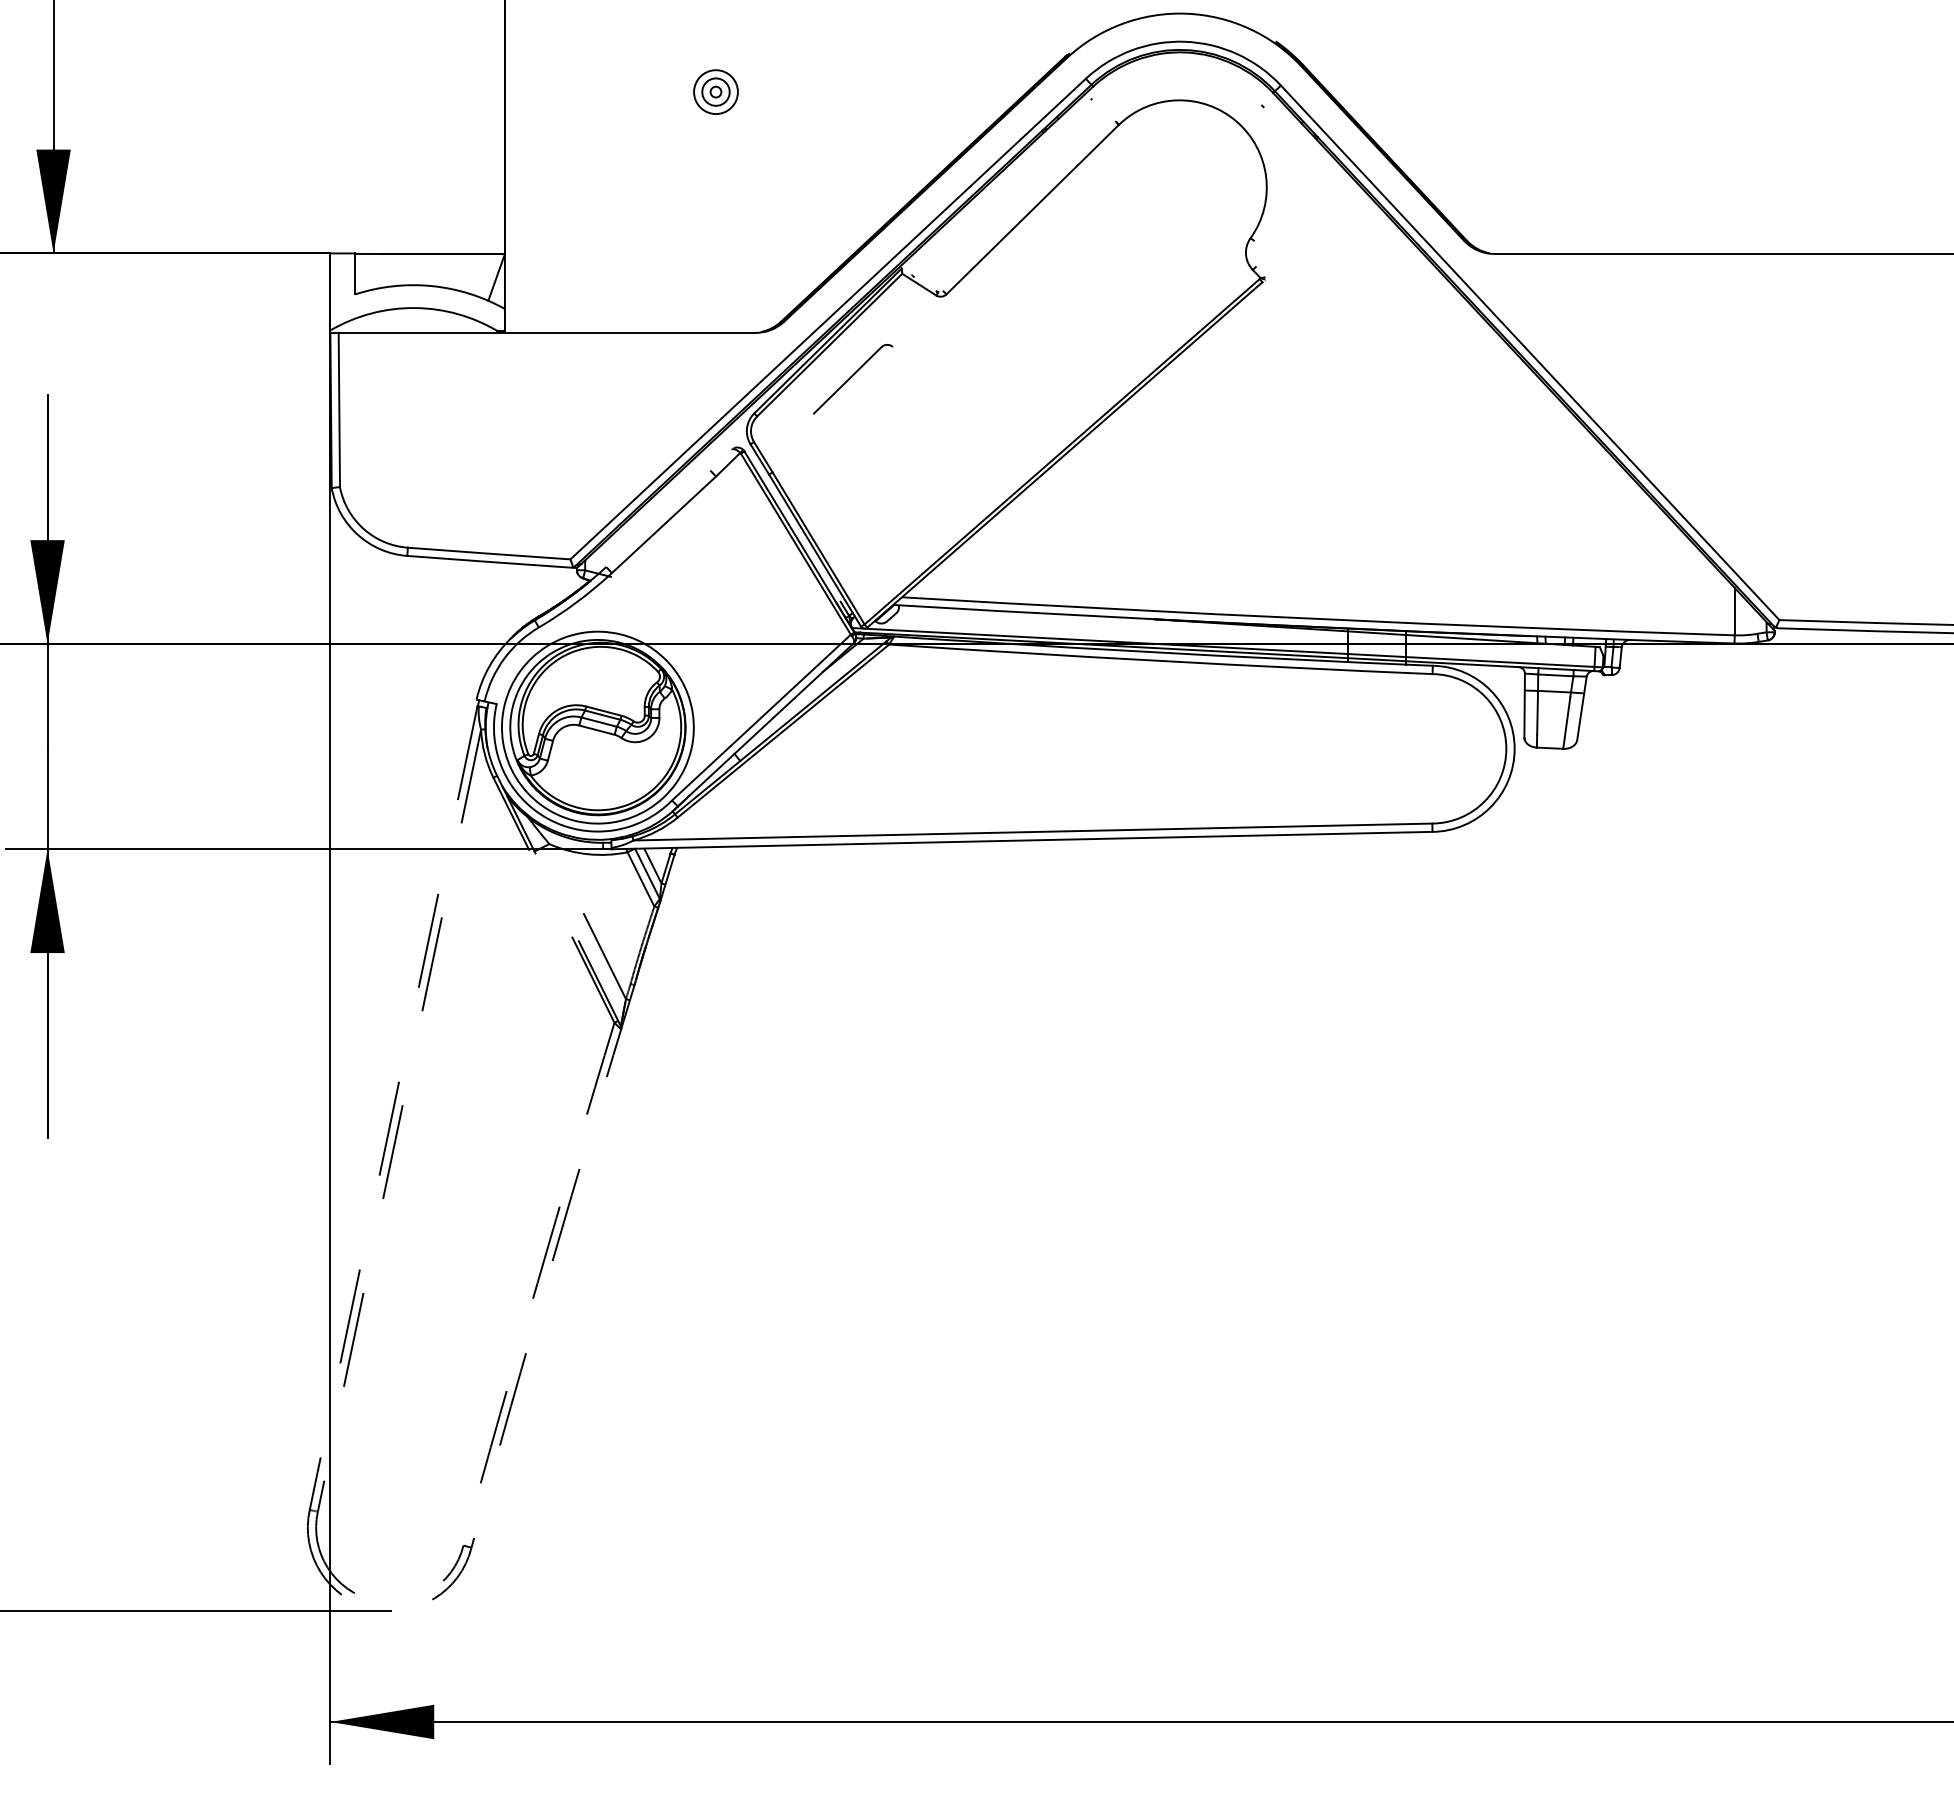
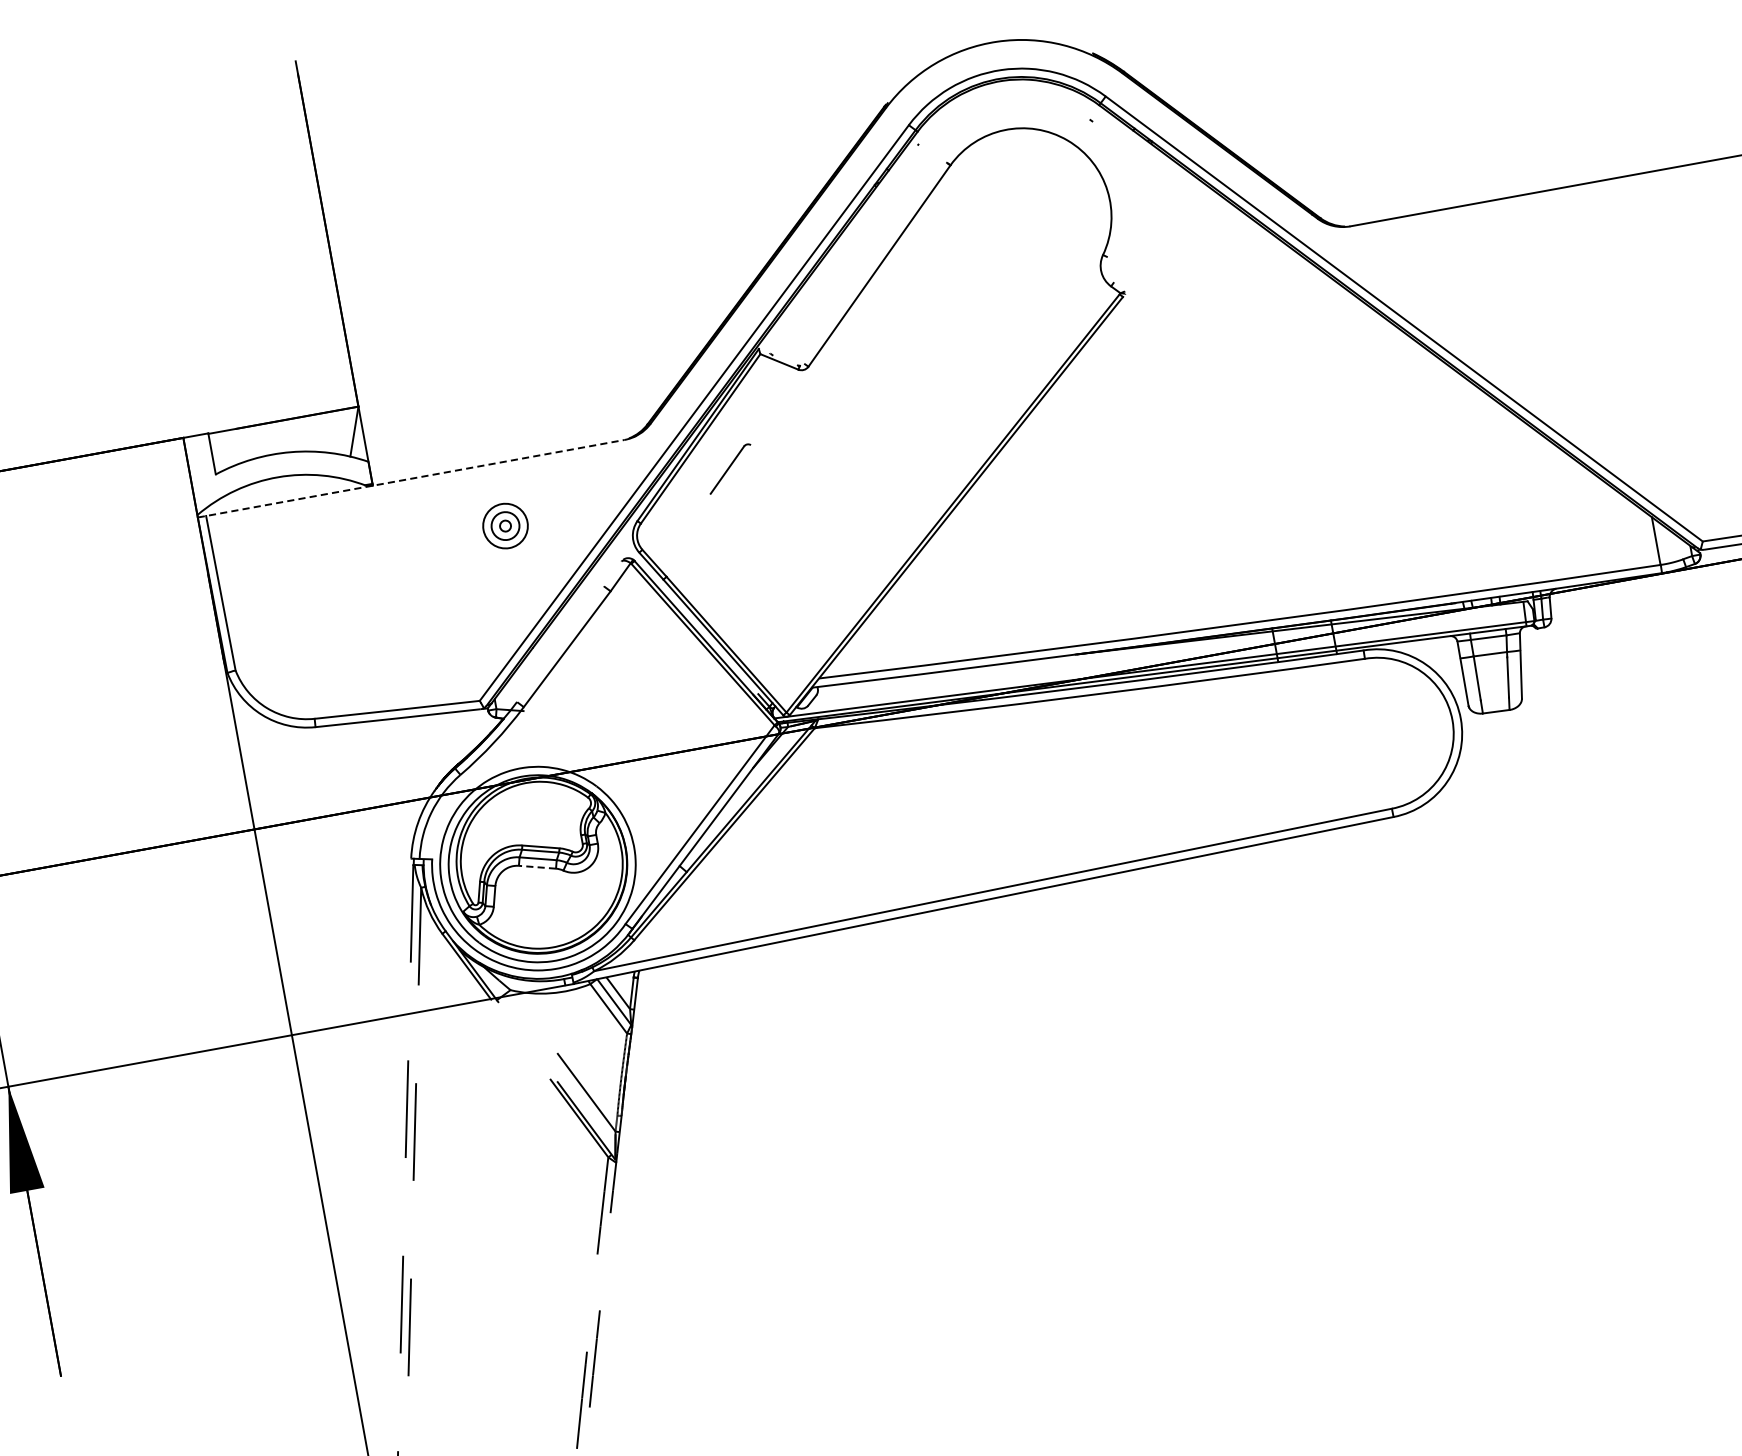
part: (715, 91) -> (504, 525), moved
line: (543, 332) -> (411, 478), solid -> dashed
part: (853, 379) -> (730, 468), size x0.6
line: (596, 730) -> (537, 867), solid -> dashed

